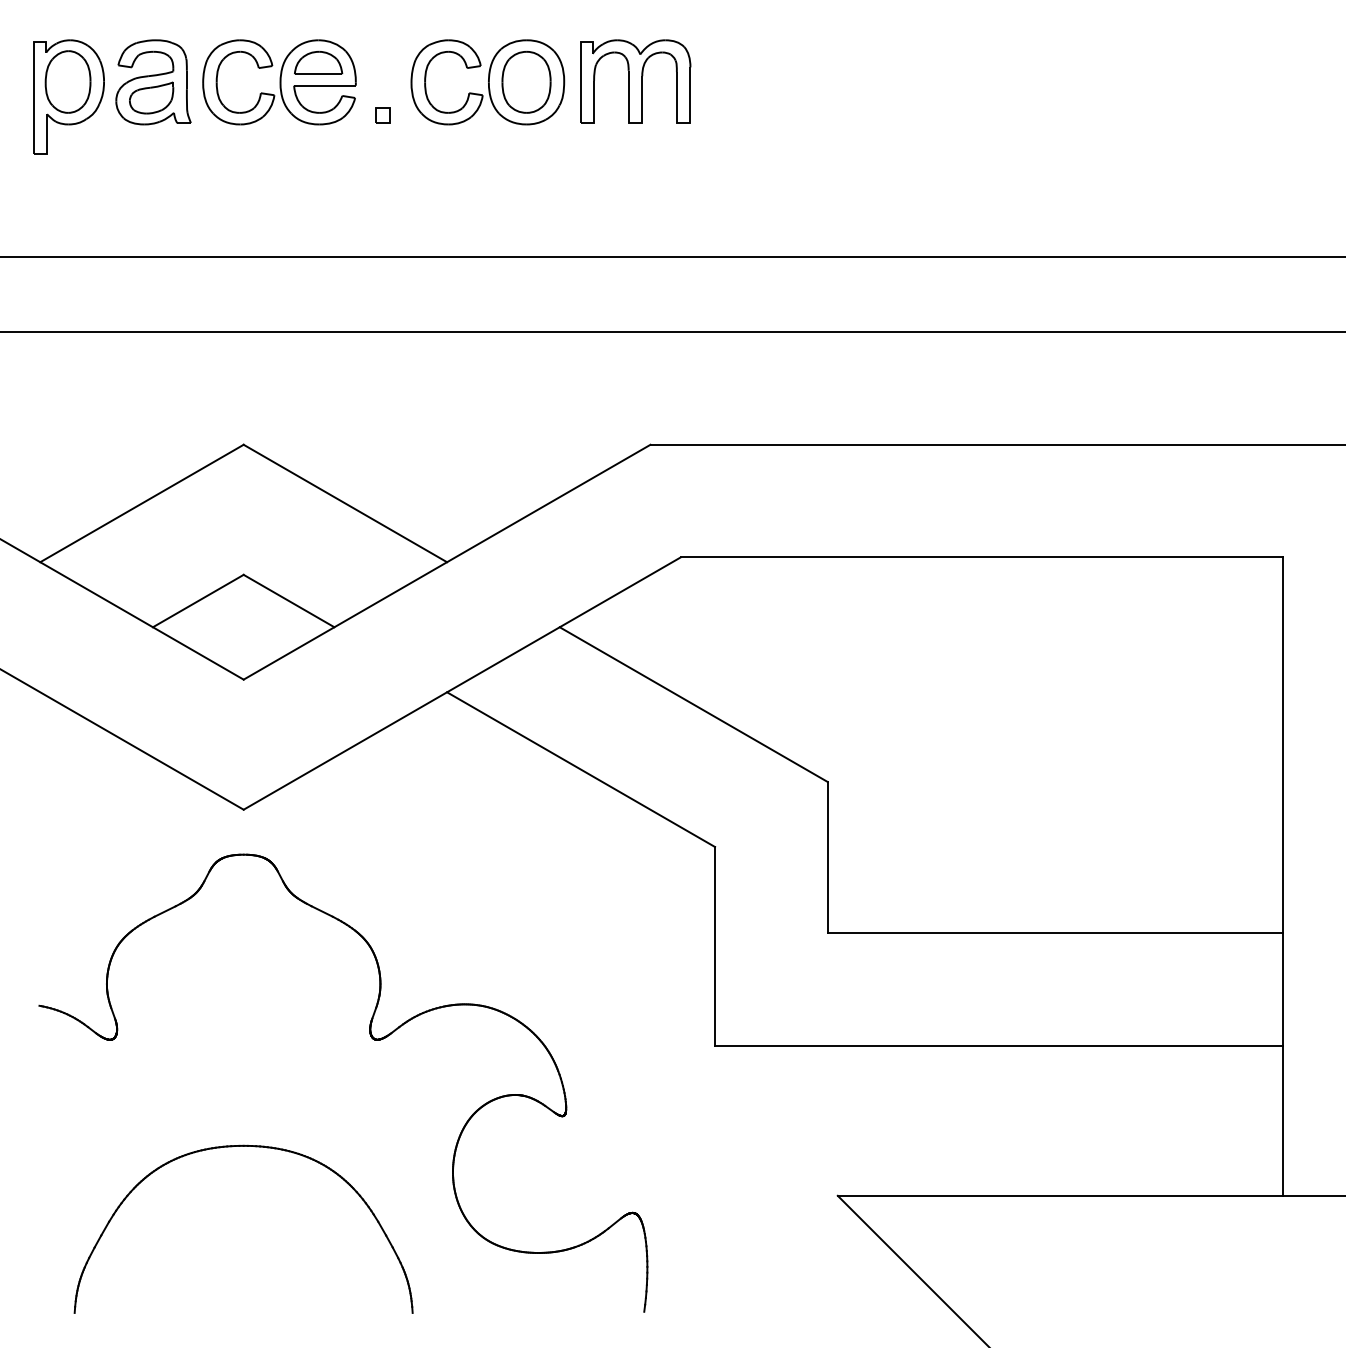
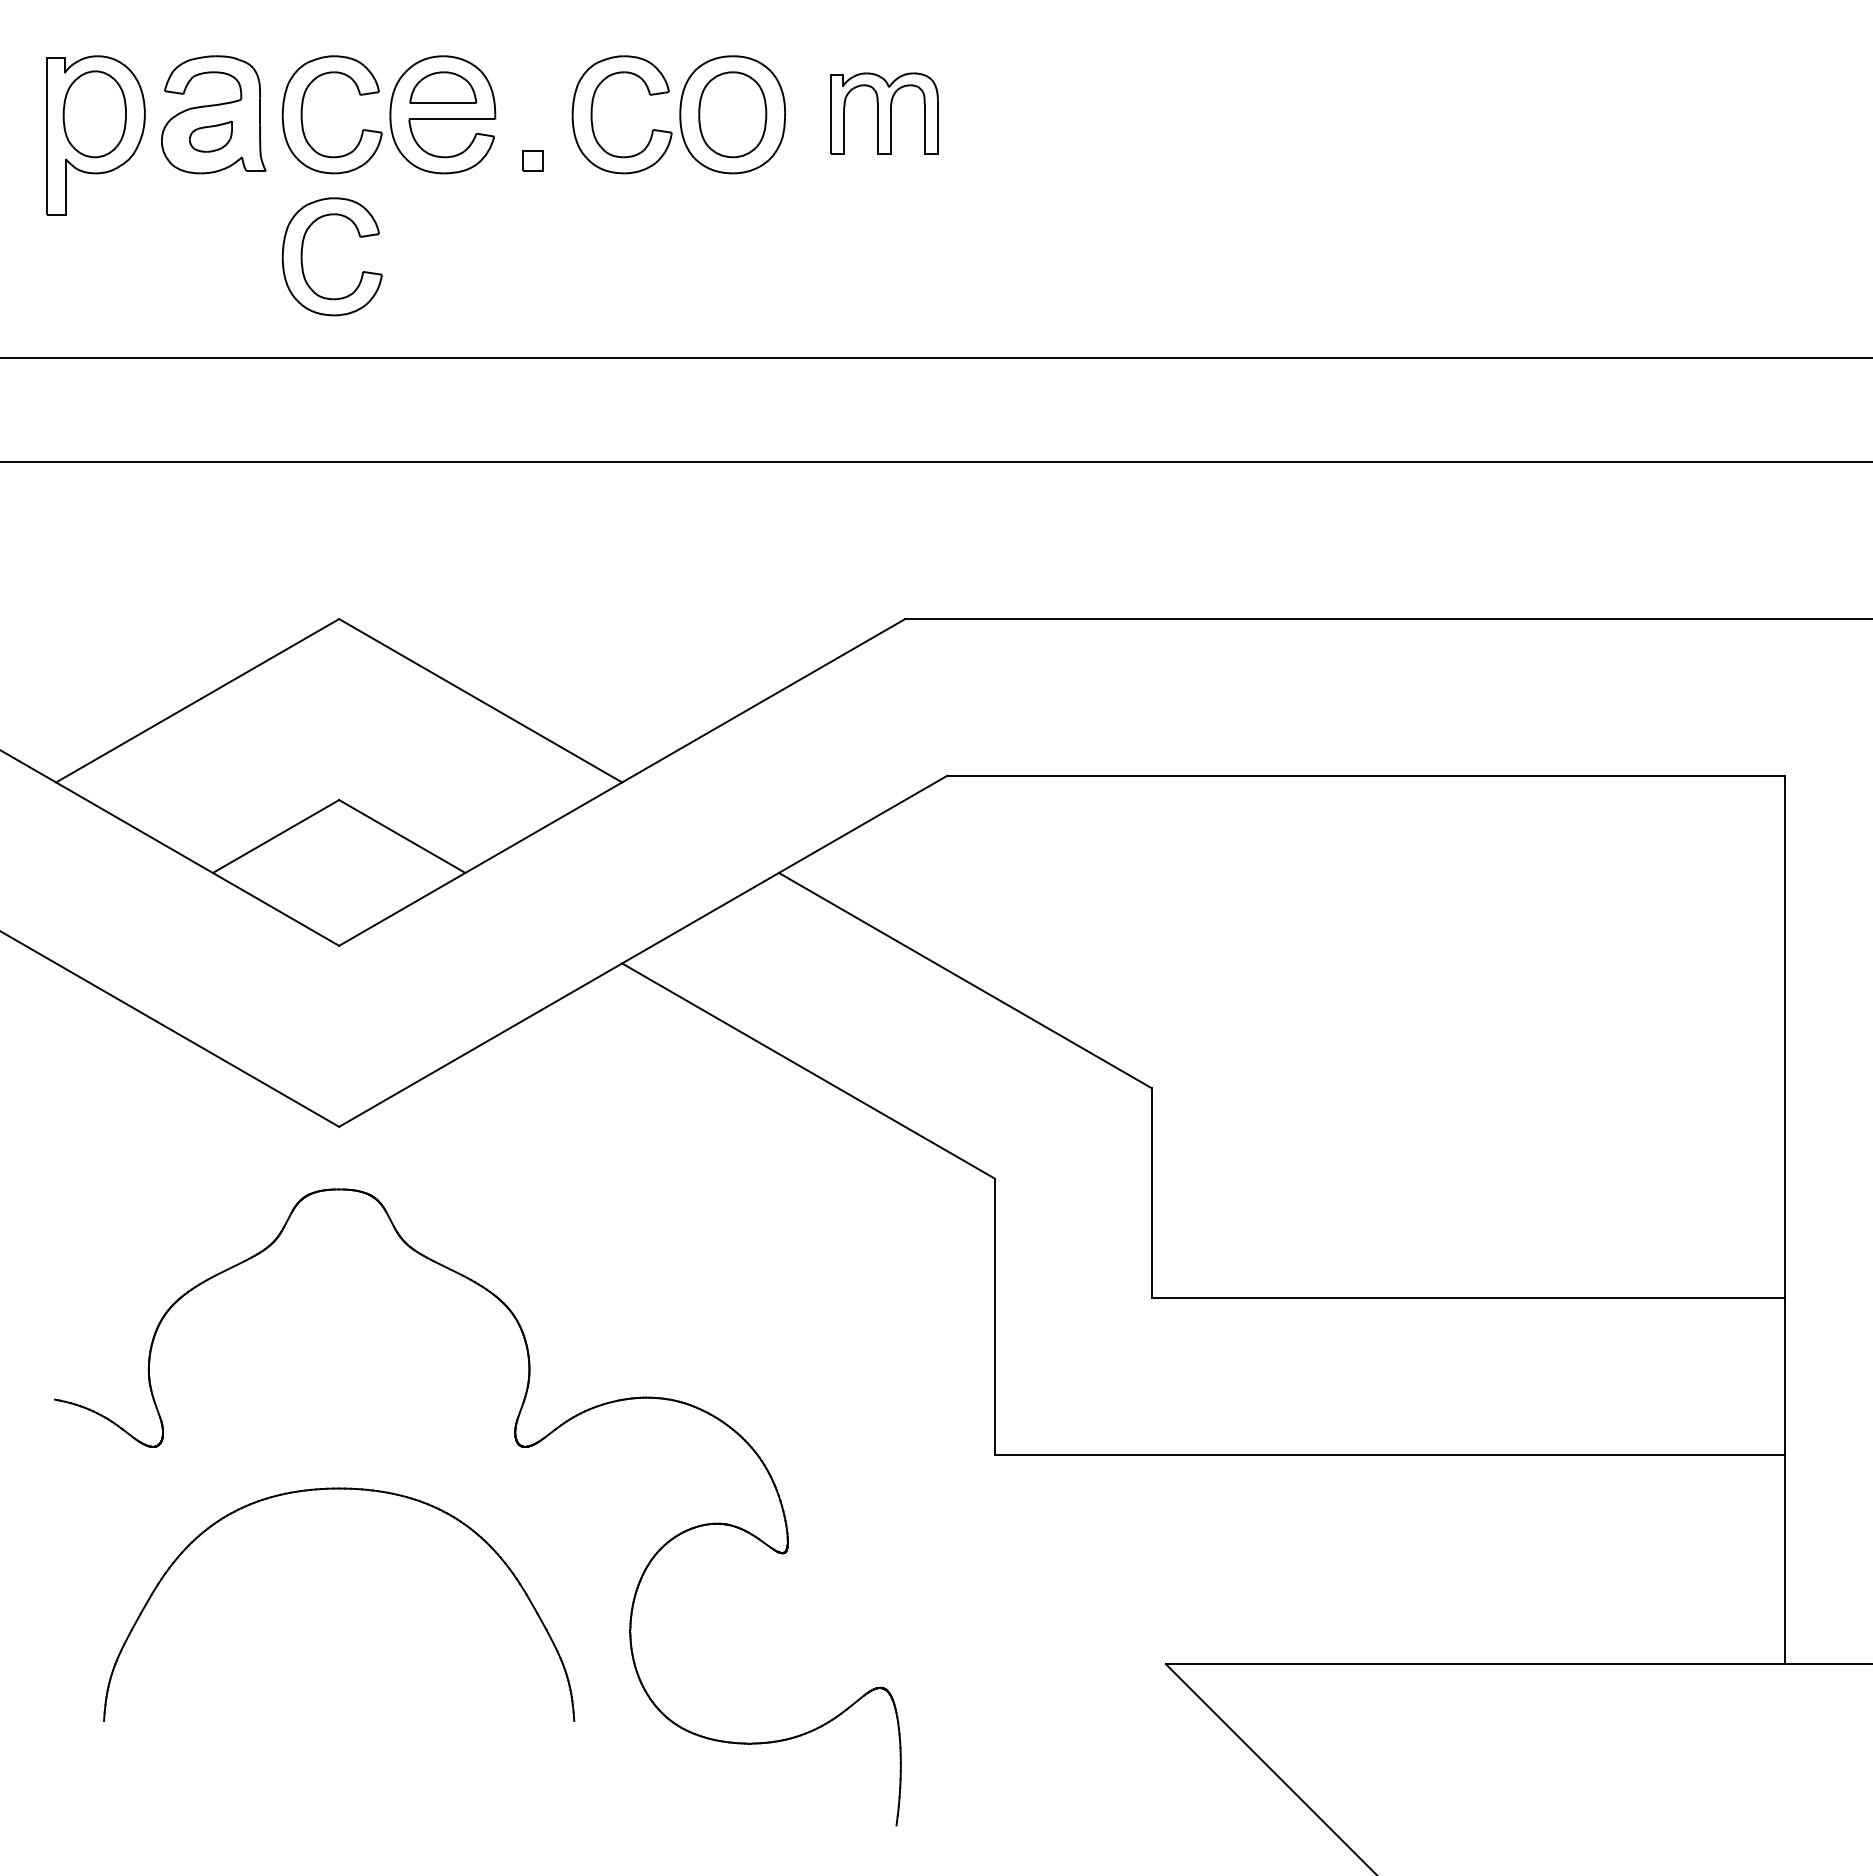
part: (635, 81) -> (884, 113), size x0.7
part: (151, 97) -> (210, 136), size x0.7
part: (217, 184) -> (302, 256), added
part: (243, 1146) -> (339, 1489), moved

